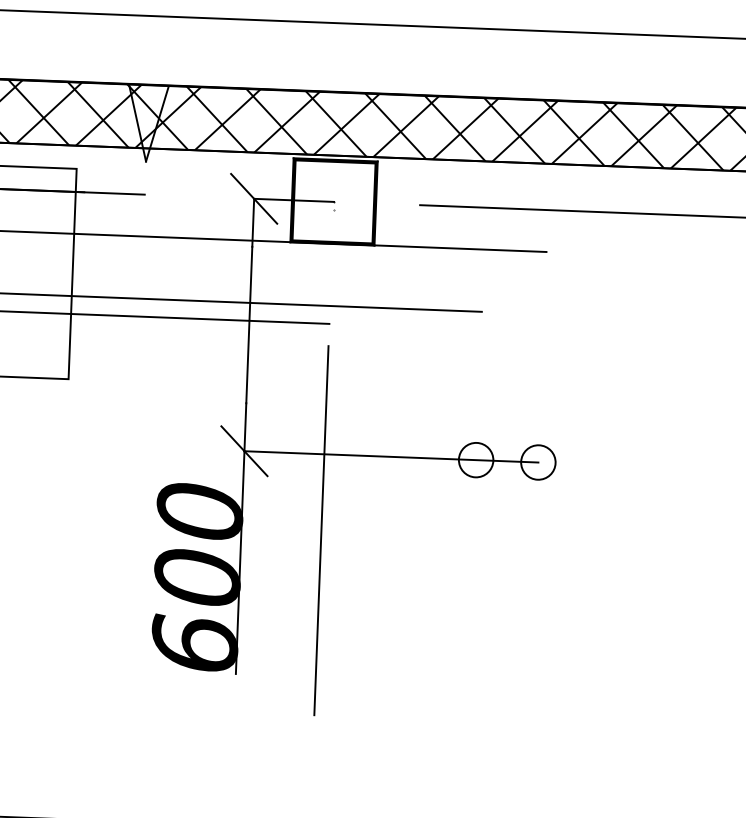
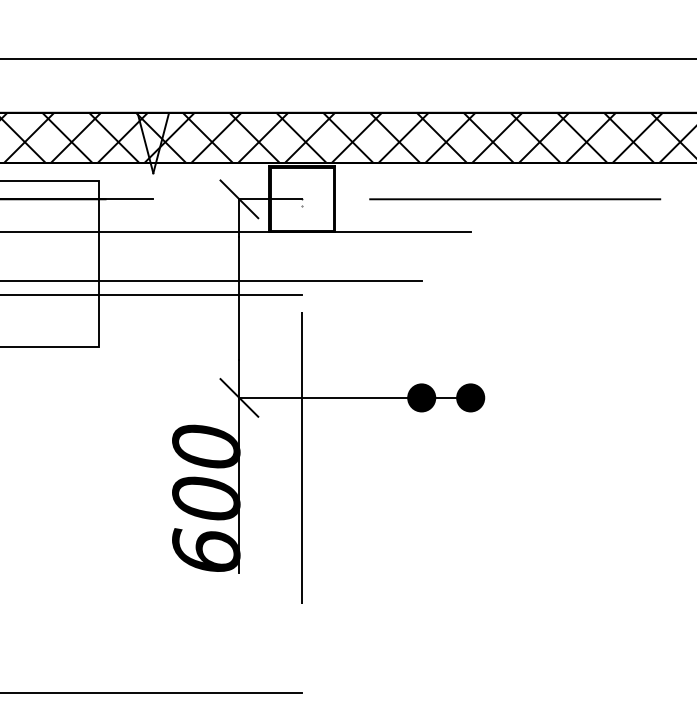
fill: (475, 459) -> (421, 397), added
fill: (538, 461) -> (470, 397), added

